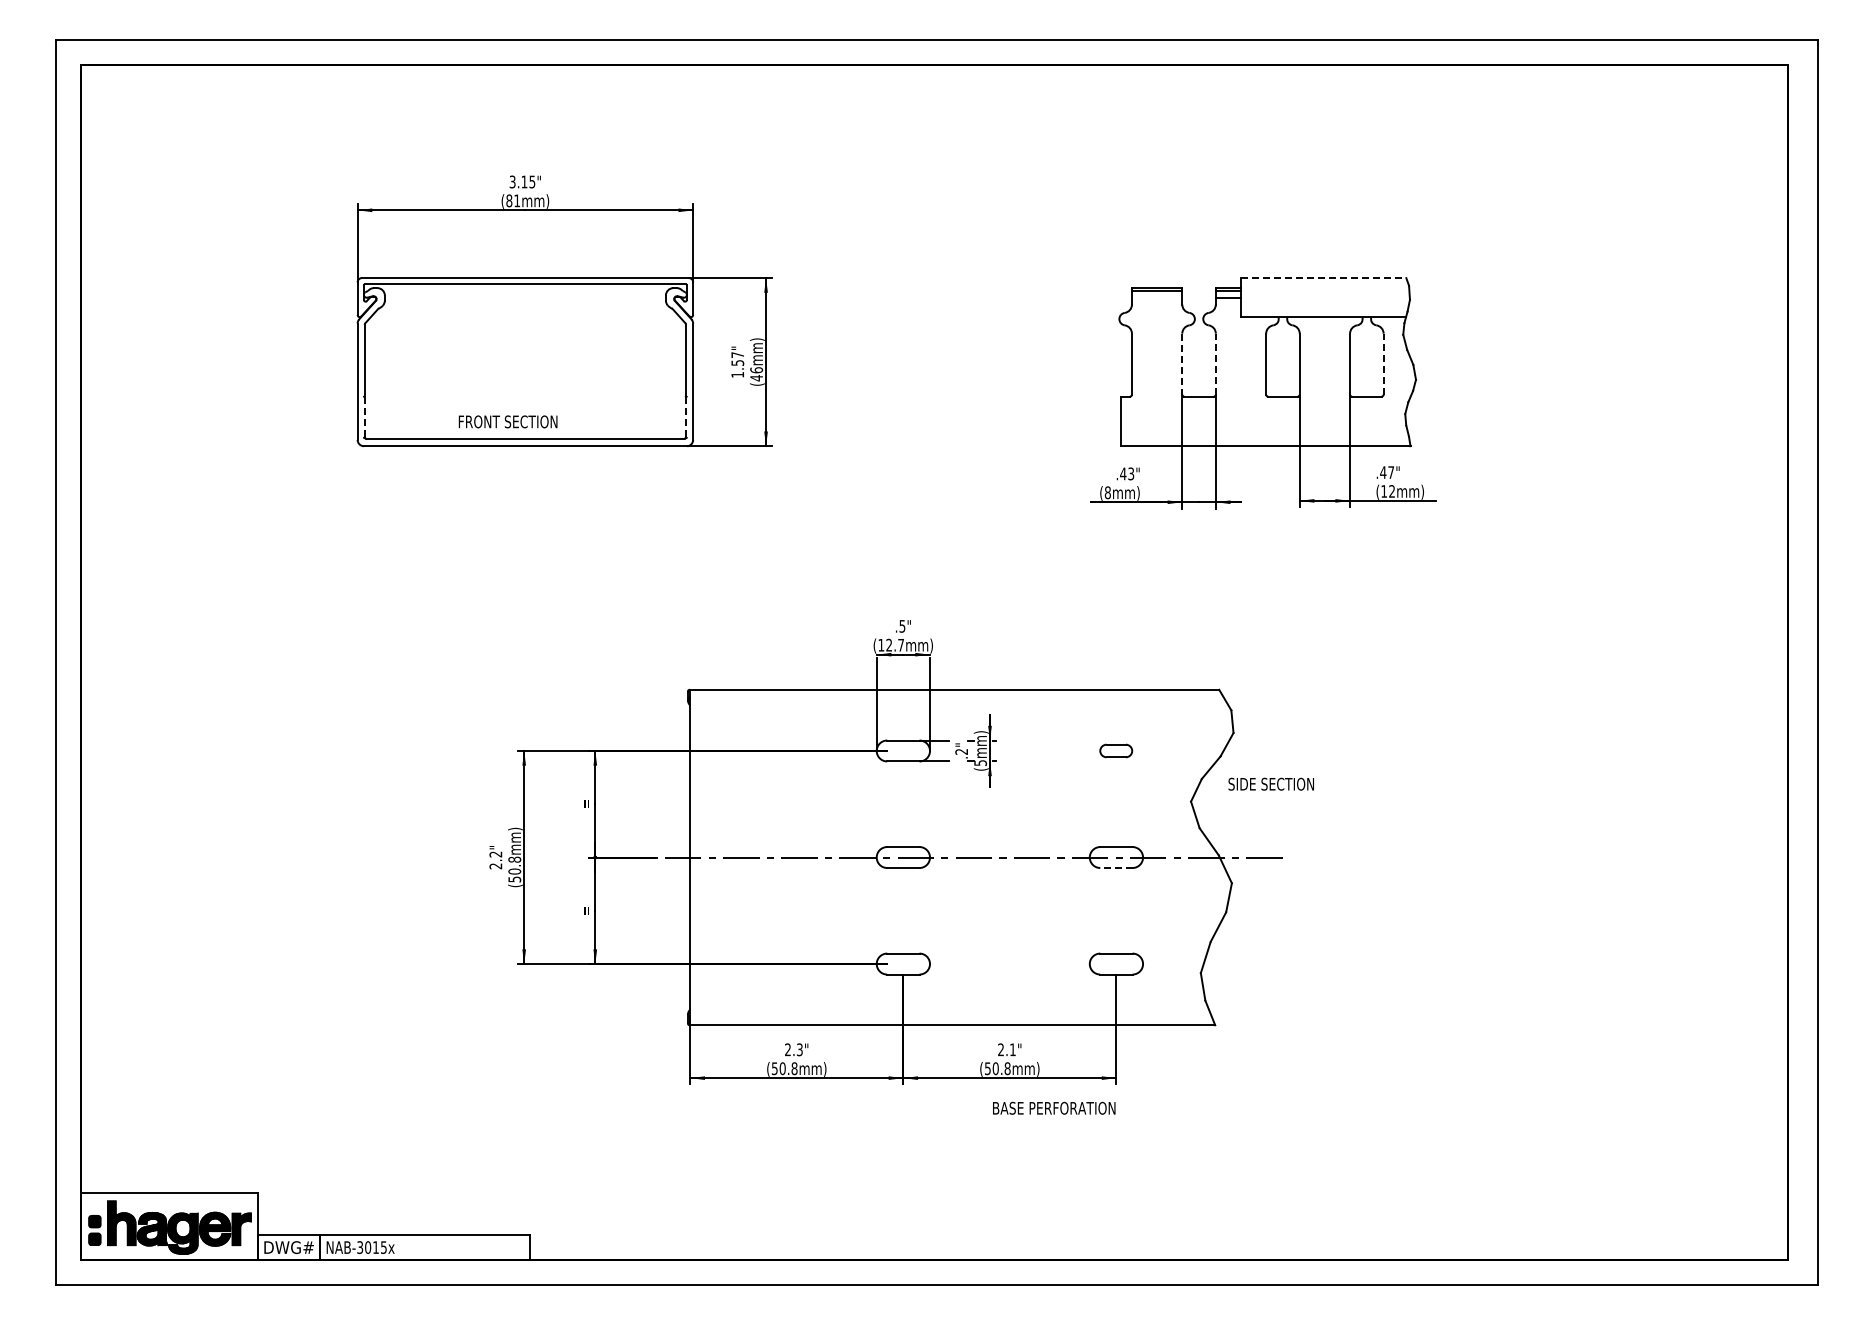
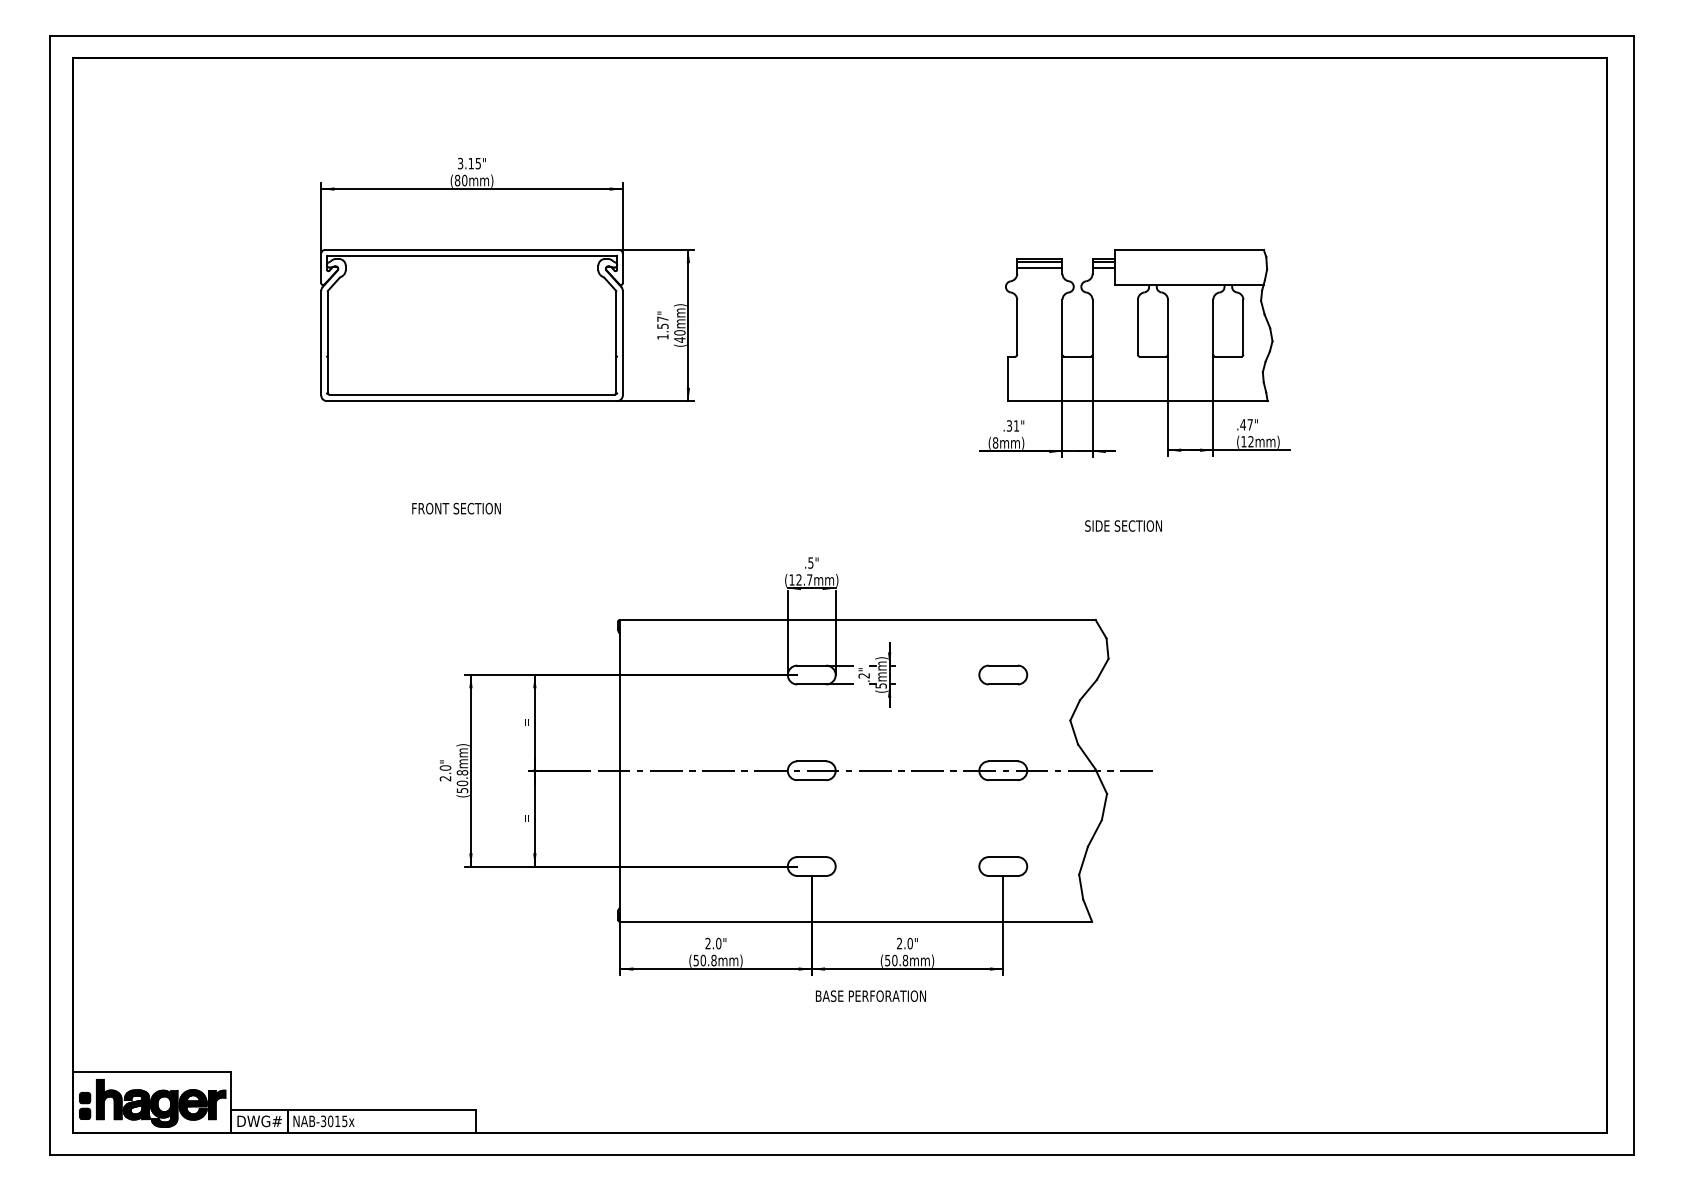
text: (517, 200) -> (464, 180), (81mm) -> (80mm)
line: (1323, 278) -> (1189, 250), dashed -> solid
line: (1156, 297) -> (1039, 267), added
line: (1215, 363) -> (1092, 326), dashed -> solid
line: (1383, 363) -> (1243, 326), dashed -> solid
line: (1182, 364) -> (1062, 327), dashed -> solid
text: (756, 370) -> (679, 333), (46mm) -> (40mm)
line: (364, 417) -> (327, 375), dashed -> solid
line: (686, 417) -> (616, 375), dashed -> solid
text: (507, 421) -> (455, 508), moved
text: (1127, 473) -> (1013, 425), .43" -> .31"
part: (1115, 750) -> (1002, 674), size x1.67
text: (1270, 783) -> (1122, 525), moved
text: (495, 854) -> (445, 768), 2.2" -> 2.0"
line: (1115, 868) -> (1002, 780), dashed -> solid
text: (799, 1049) -> (718, 943), 2.3" -> 2.0"
text: (1012, 1049) -> (909, 943), 2.1" -> 2.0"
text: (1054, 1107) -> (871, 995), moved

